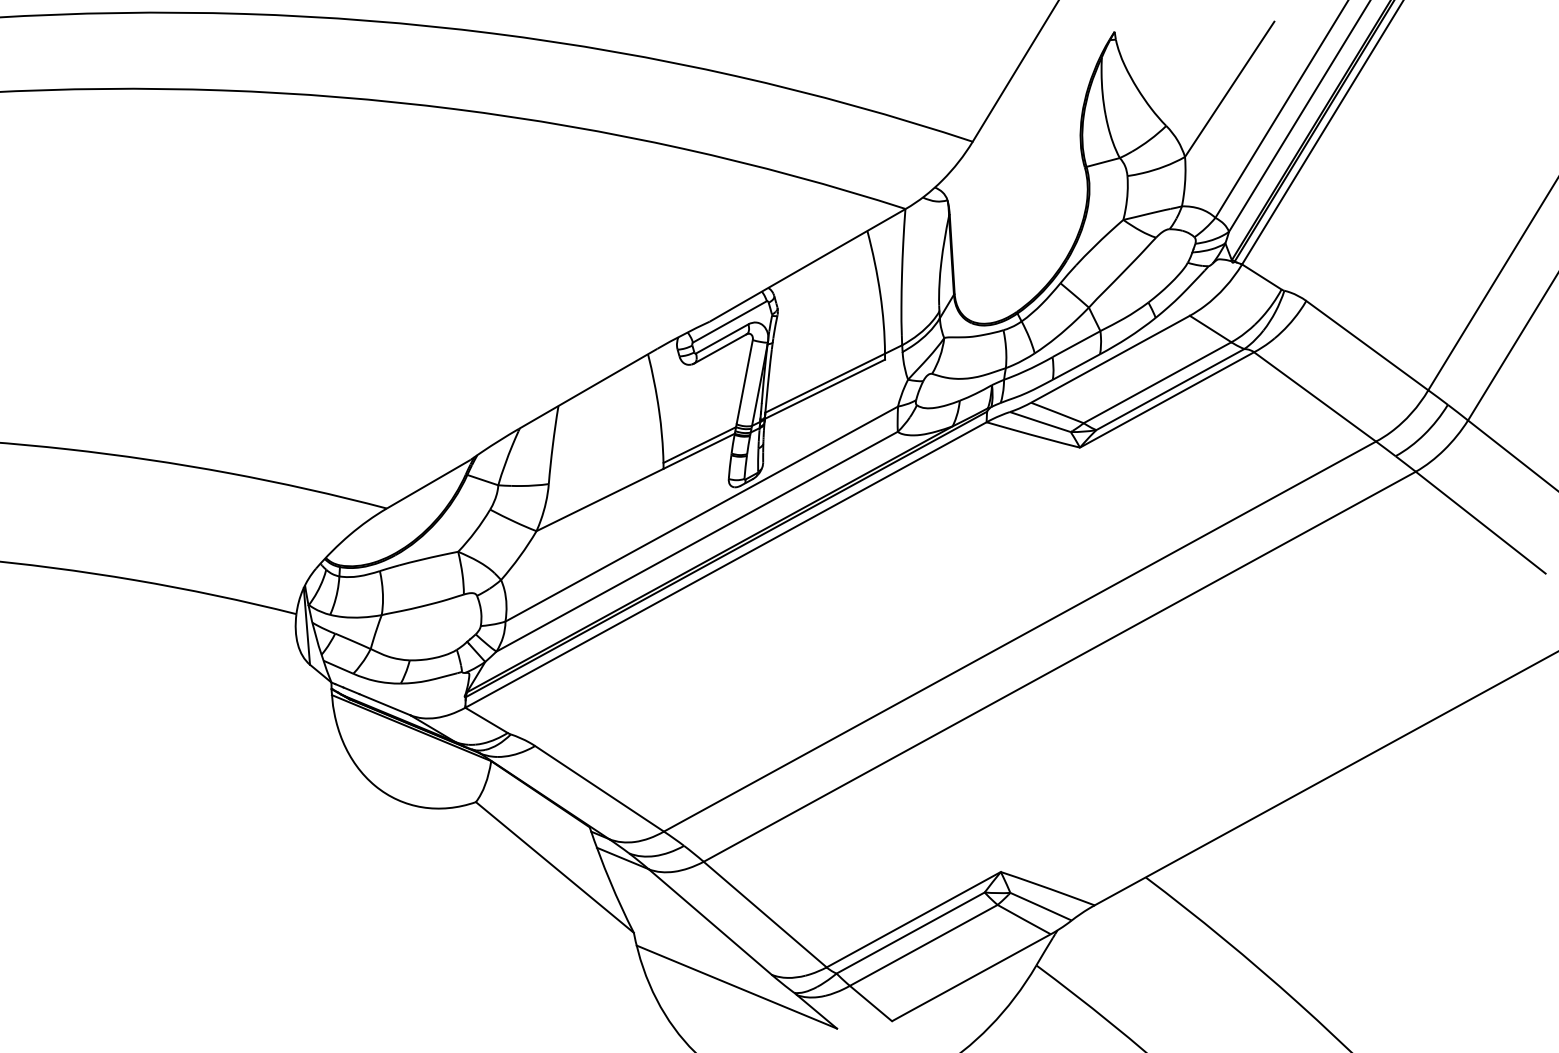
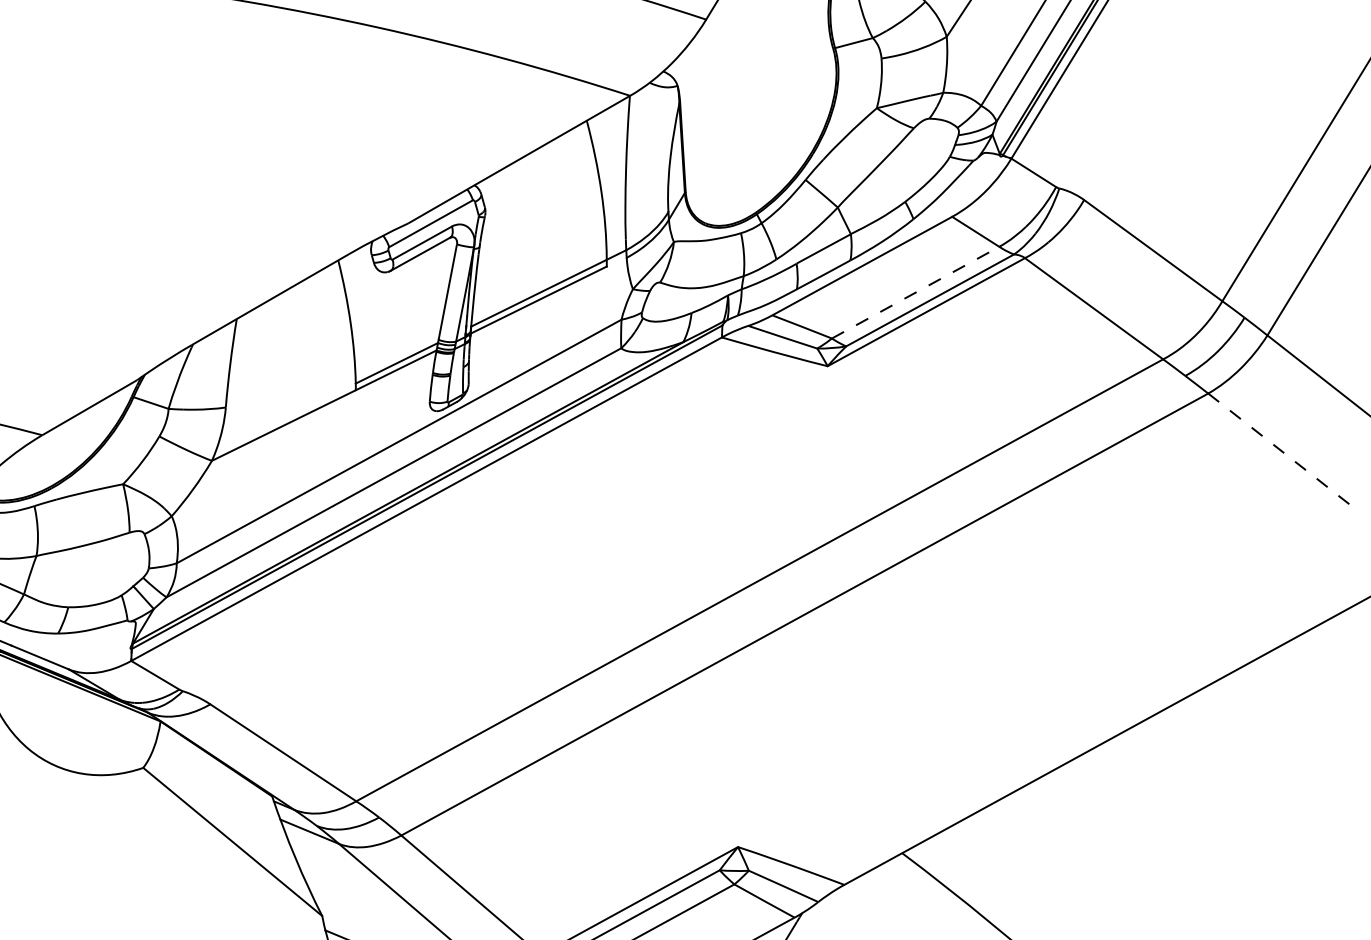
line: (1158, 382) -> (916, 292), solid -> dashed
line: (1481, 523) -> (1282, 452), solid -> dashed

